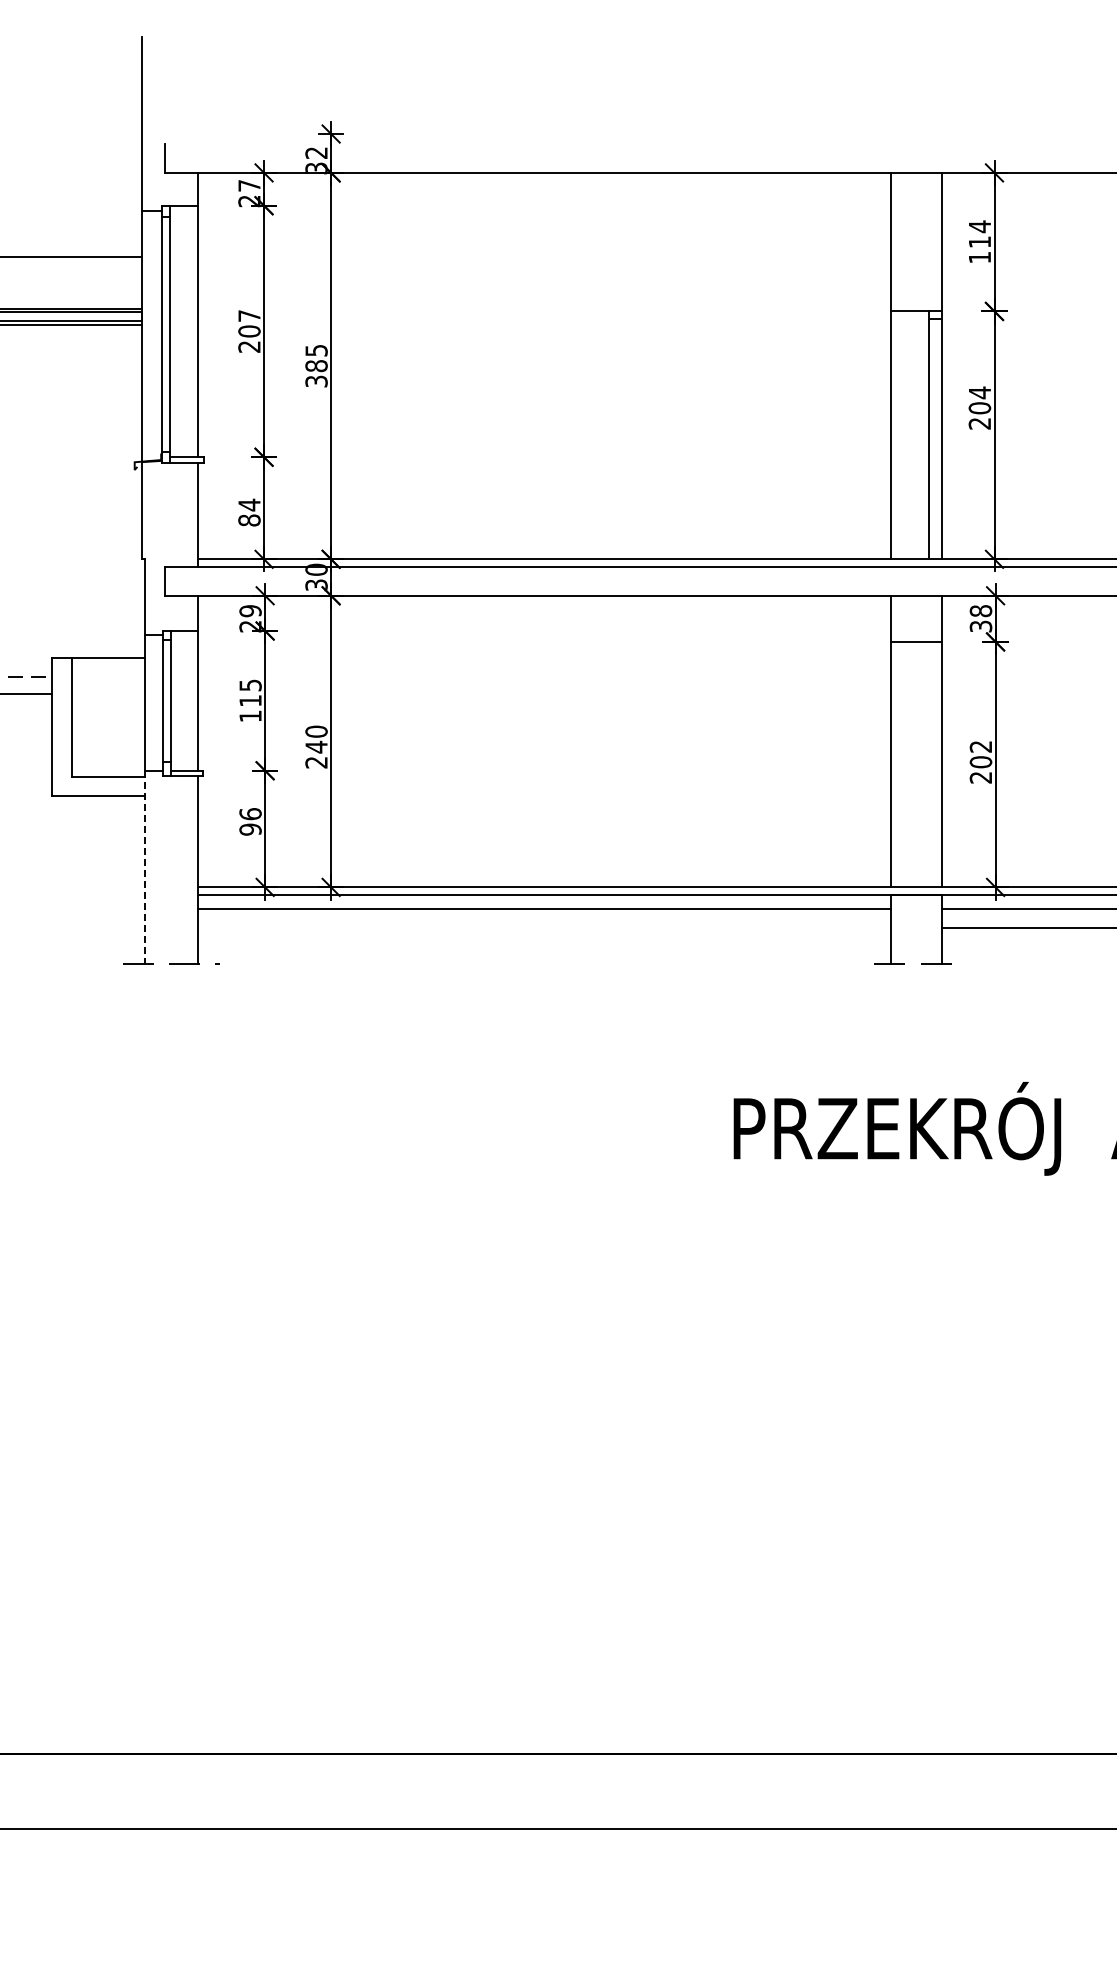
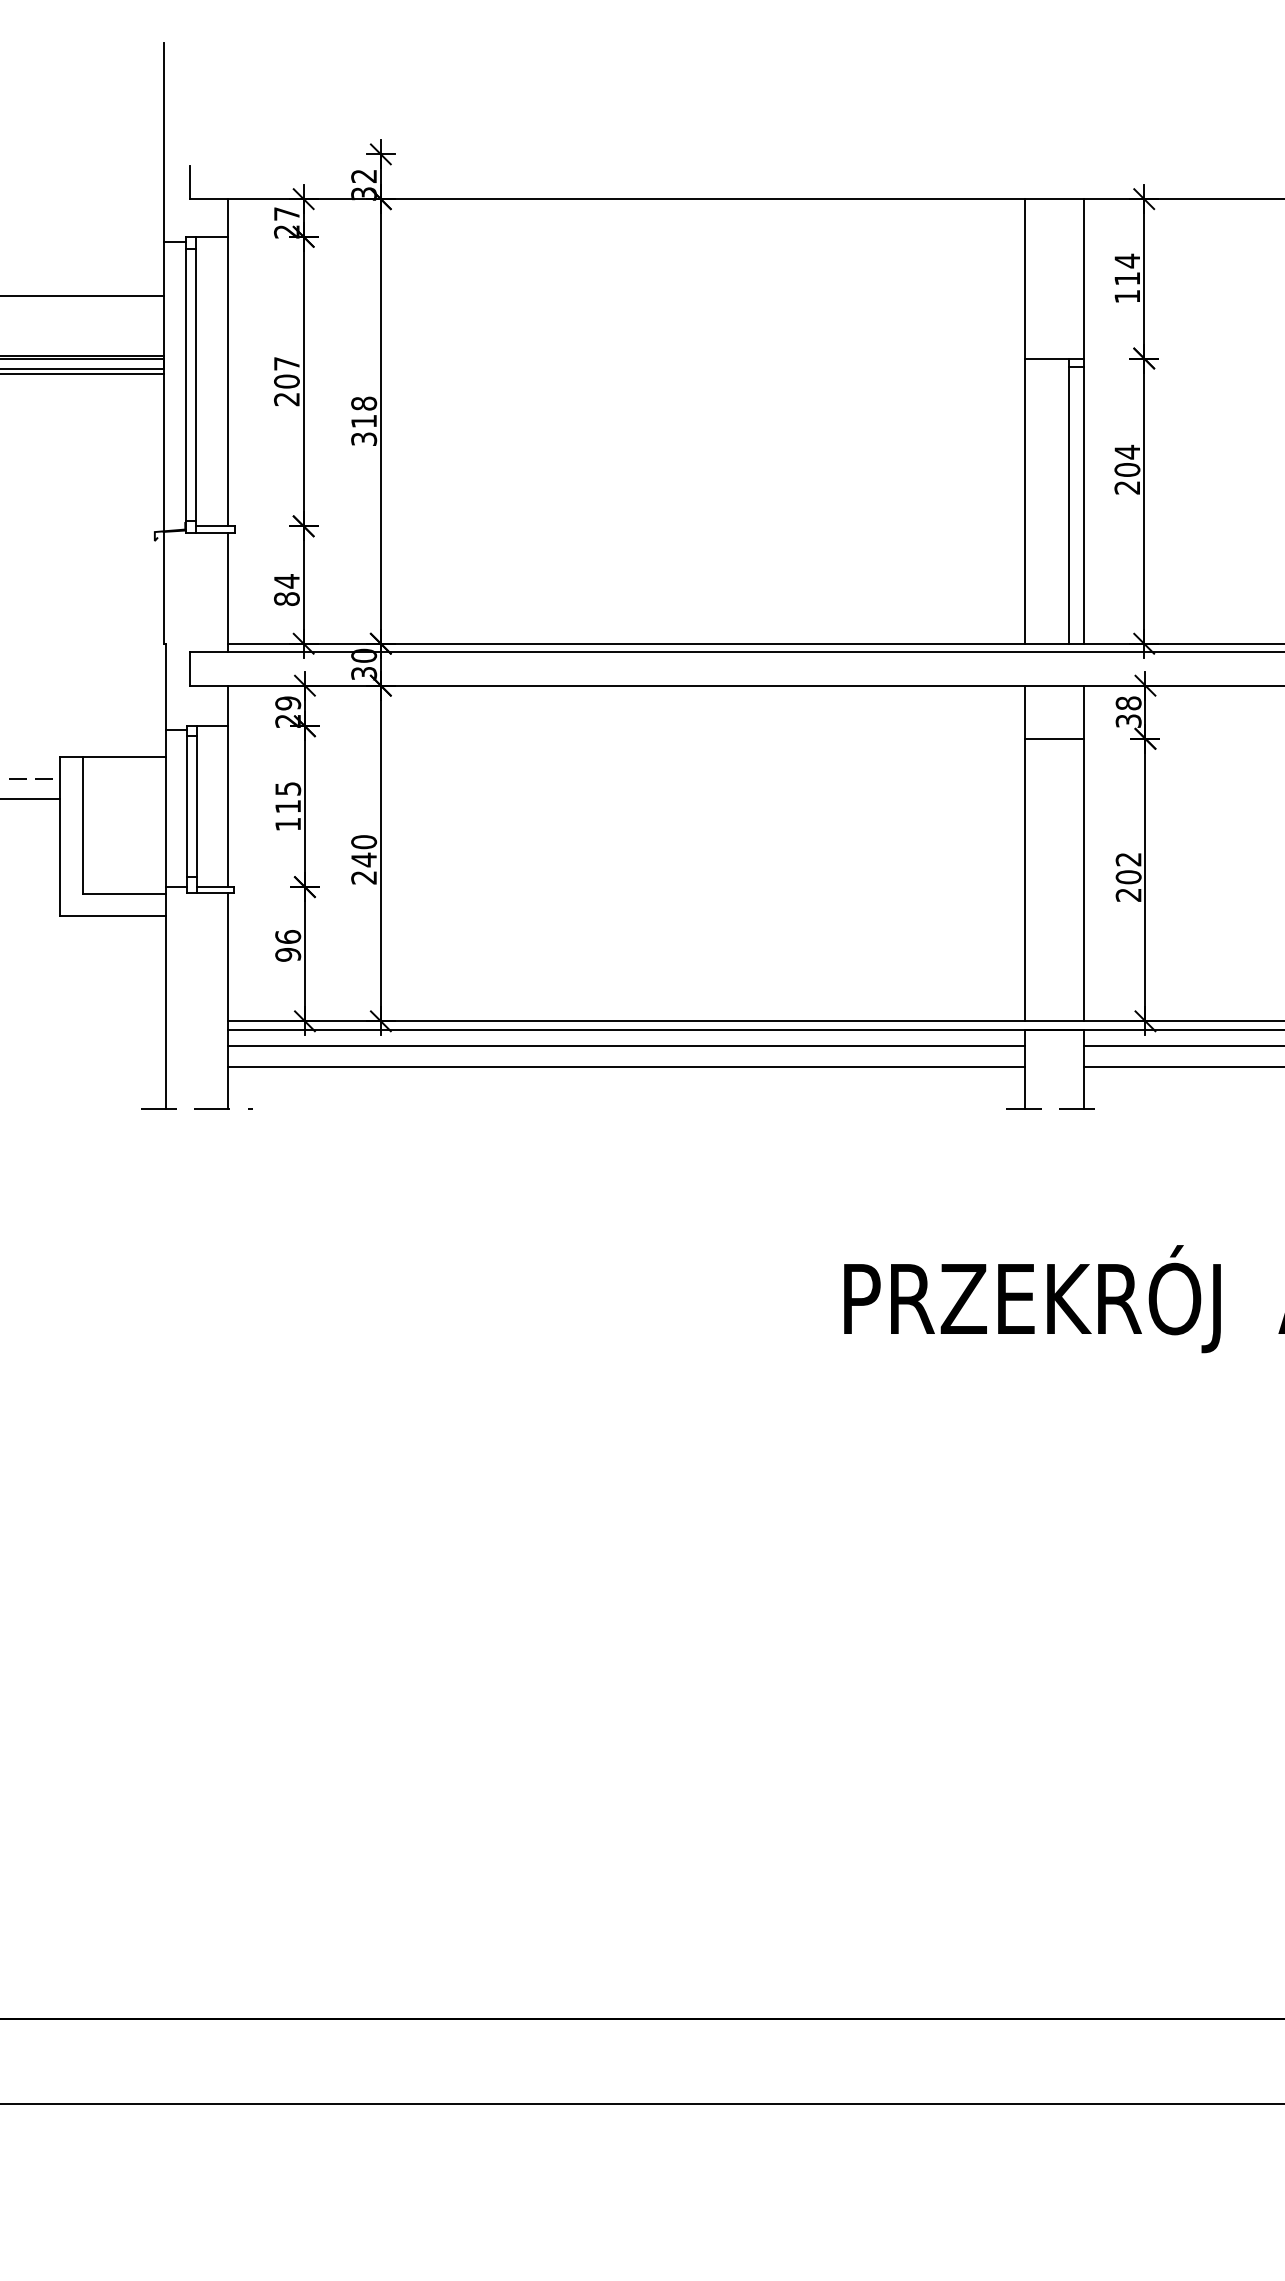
text: (316, 358) -> (364, 412), 385 -> 318
line: (144, 867) -> (166, 998), dashed -> solid
line: (544, 927) -> (626, 1067), added

